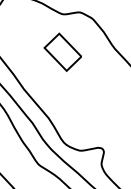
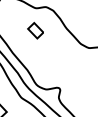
part: (62, 51) -> (35, 30), size x0.7

